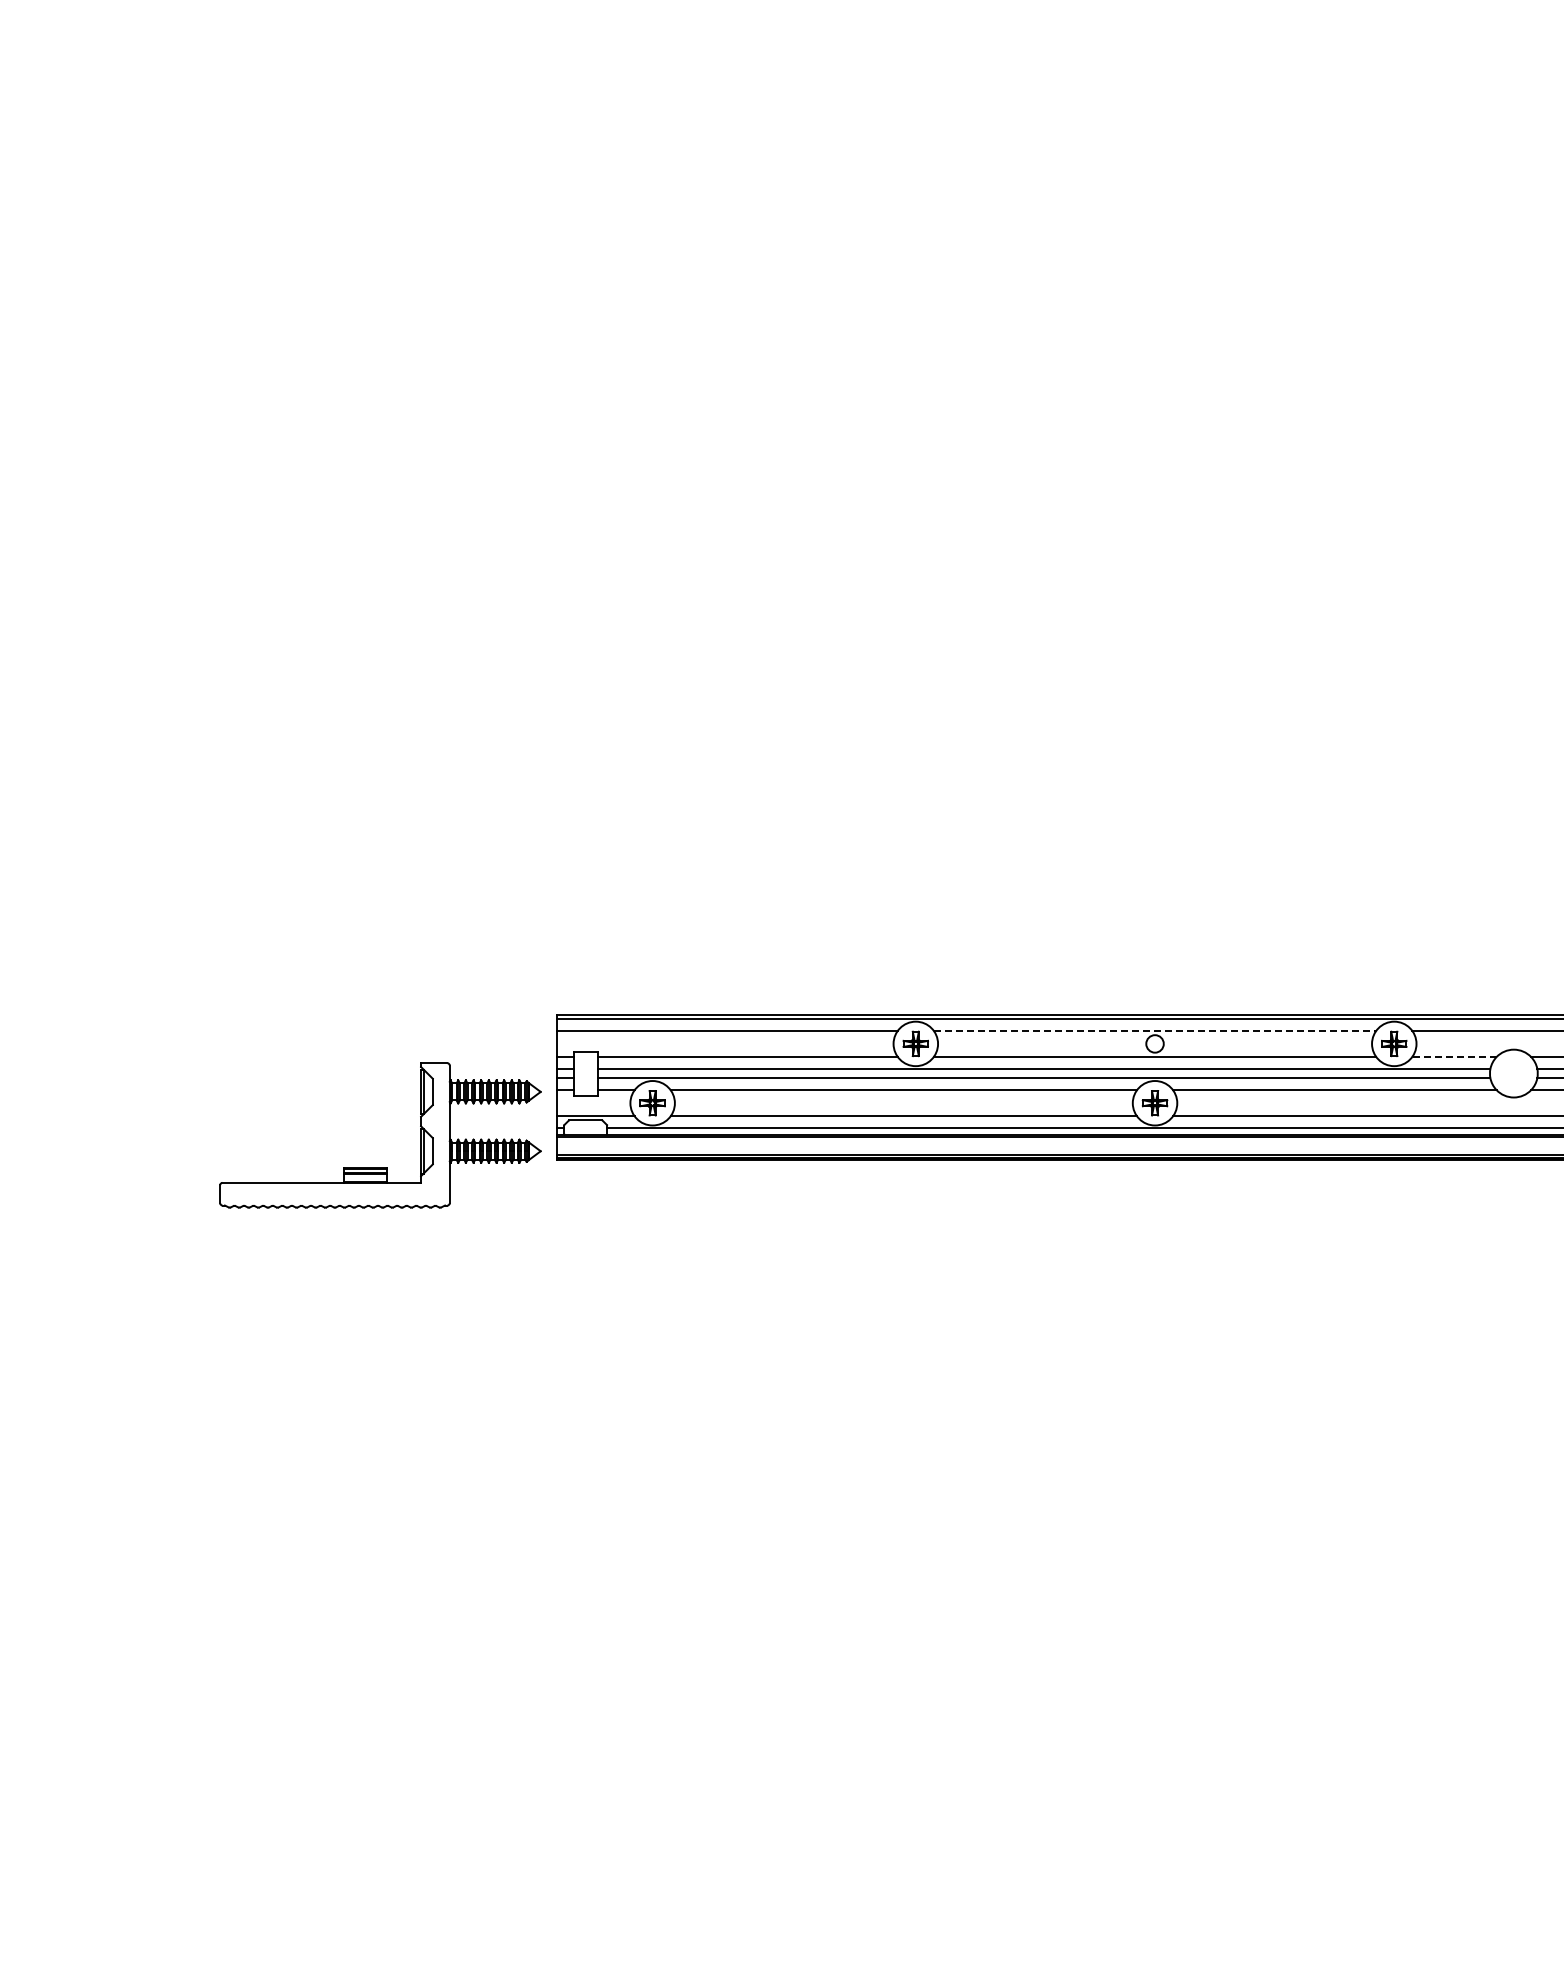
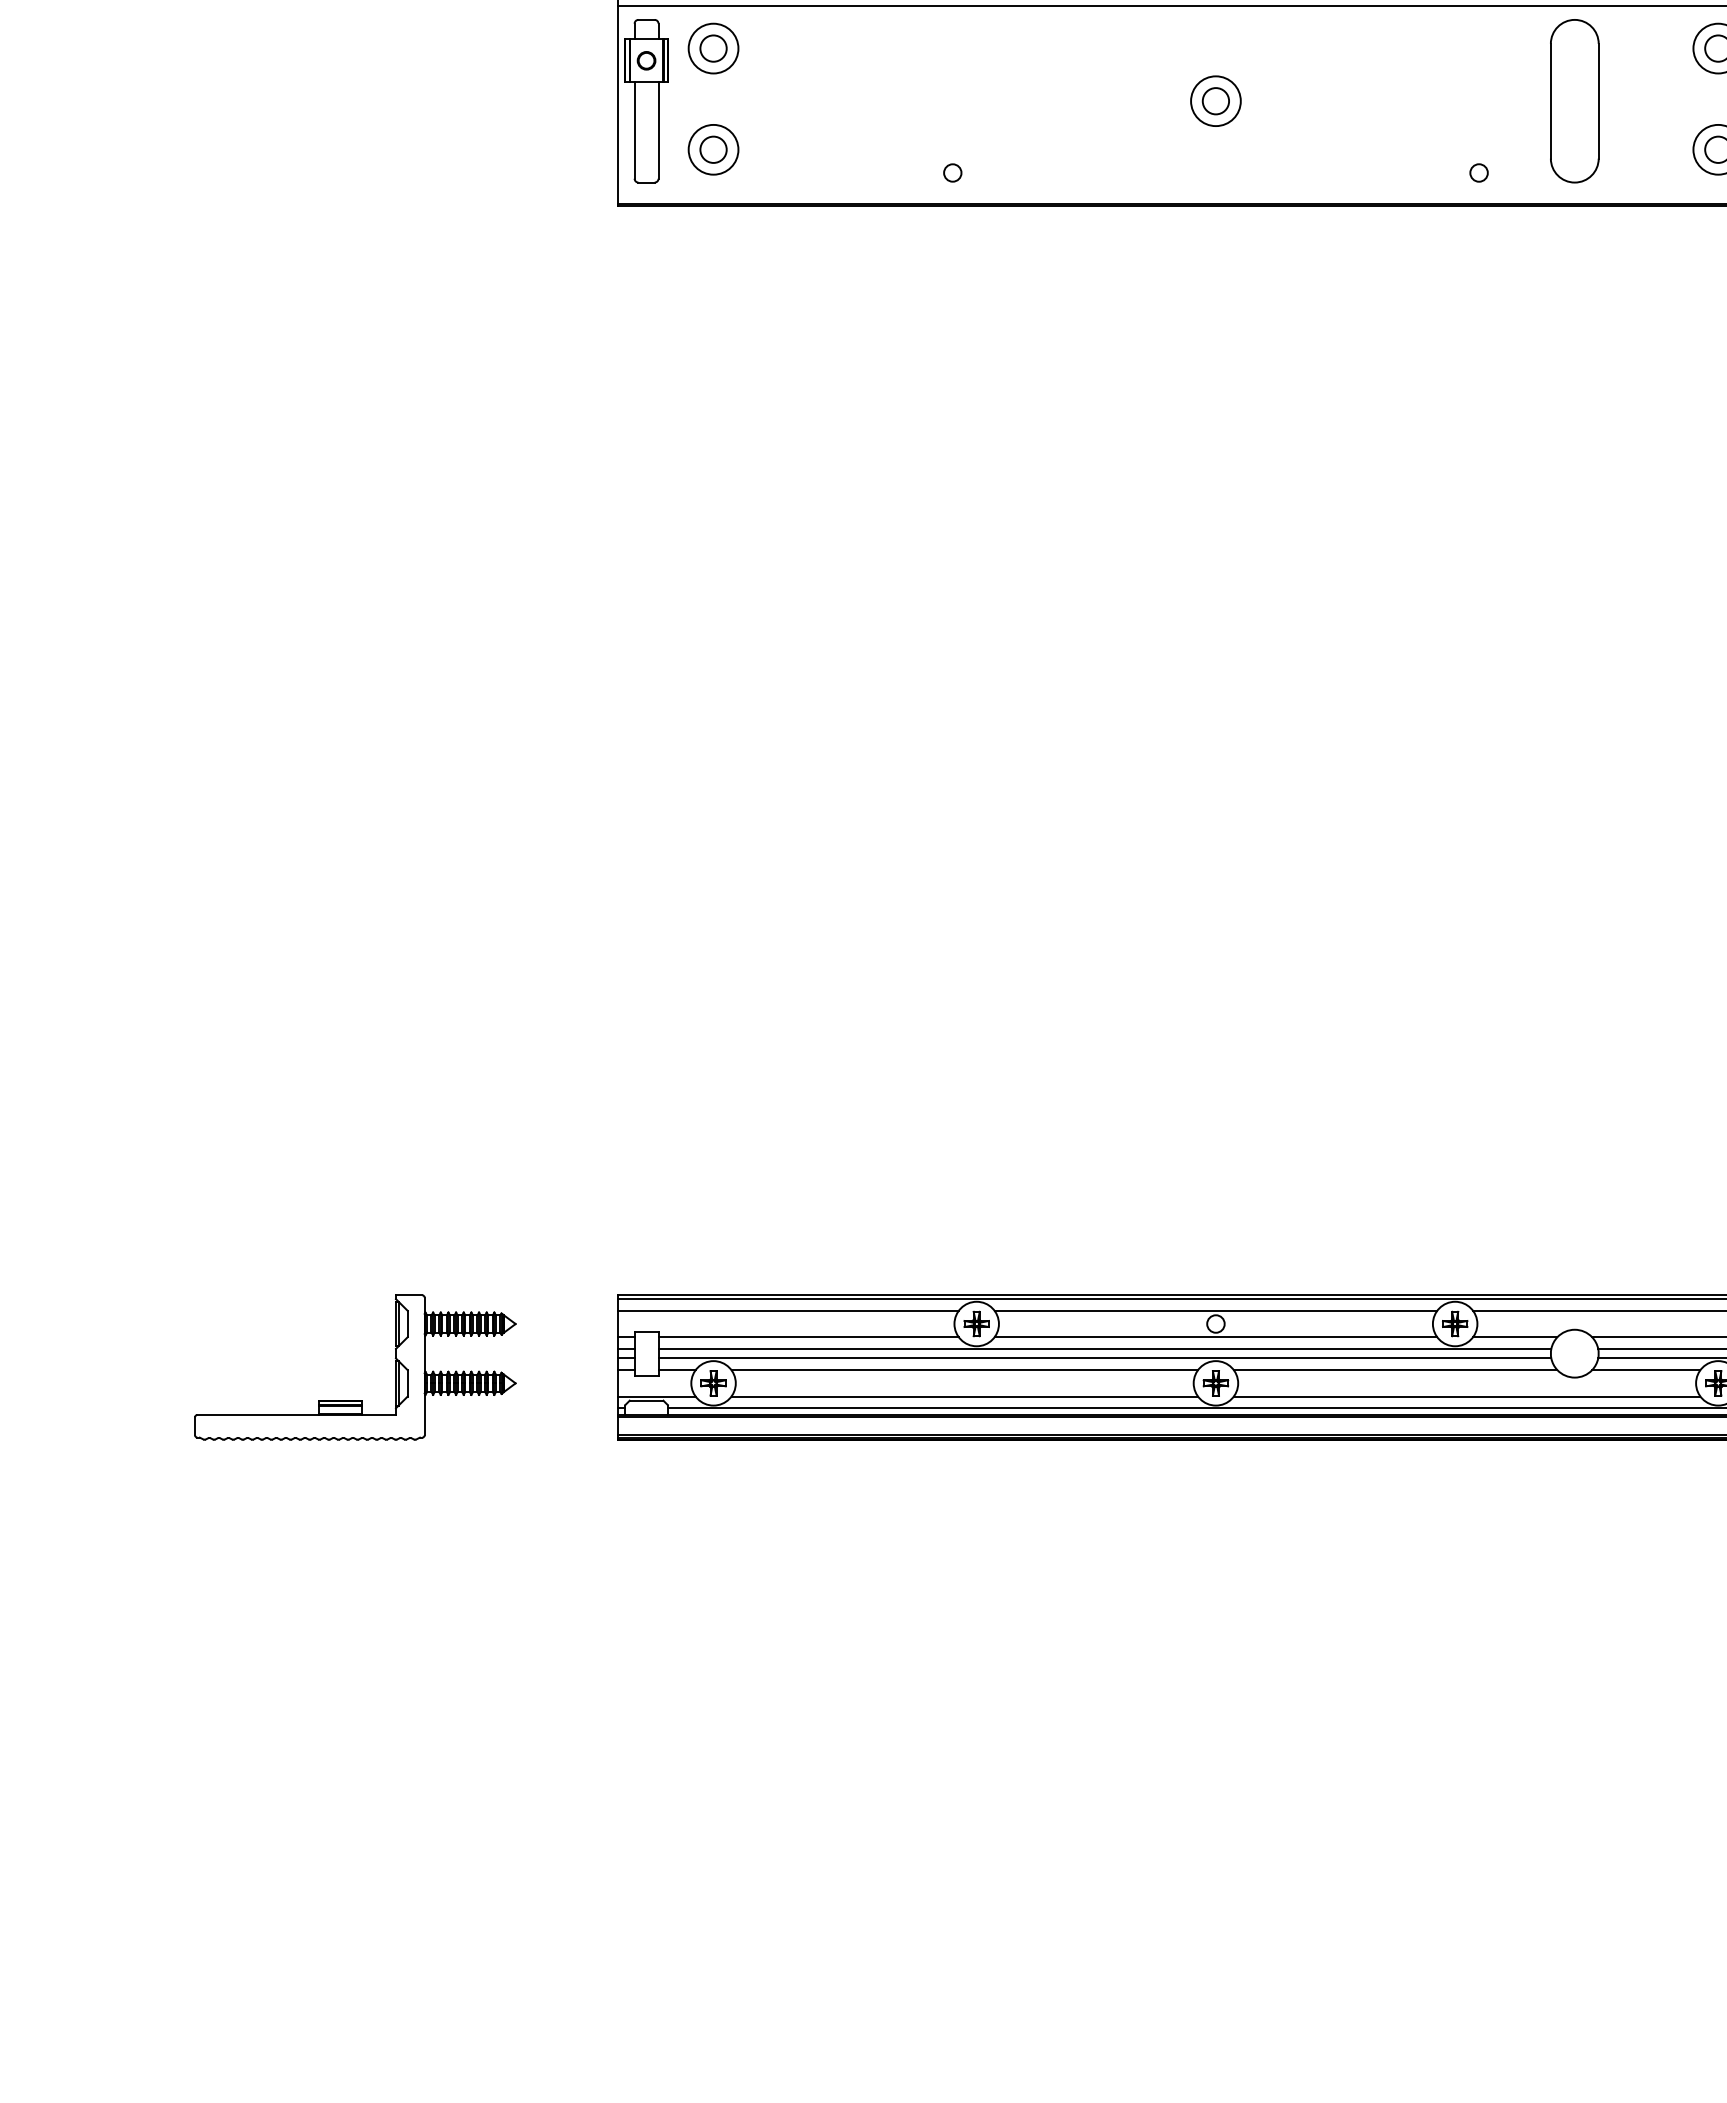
line: (1155, 1030) -> (1216, 1310), dashed -> solid
line: (1453, 1057) -> (1514, 1337), dashed -> solid
part: (380, 1168) -> (355, 1400), moved

